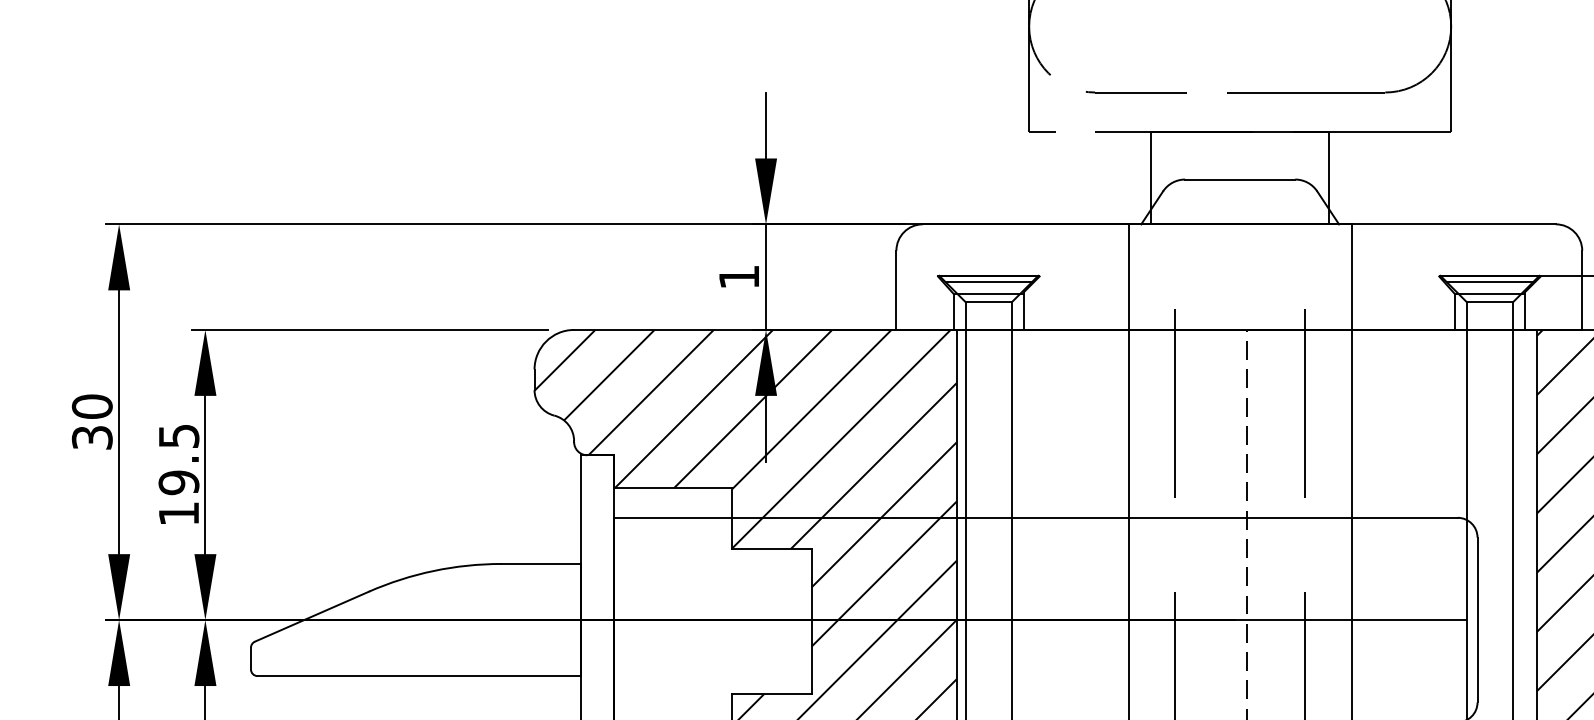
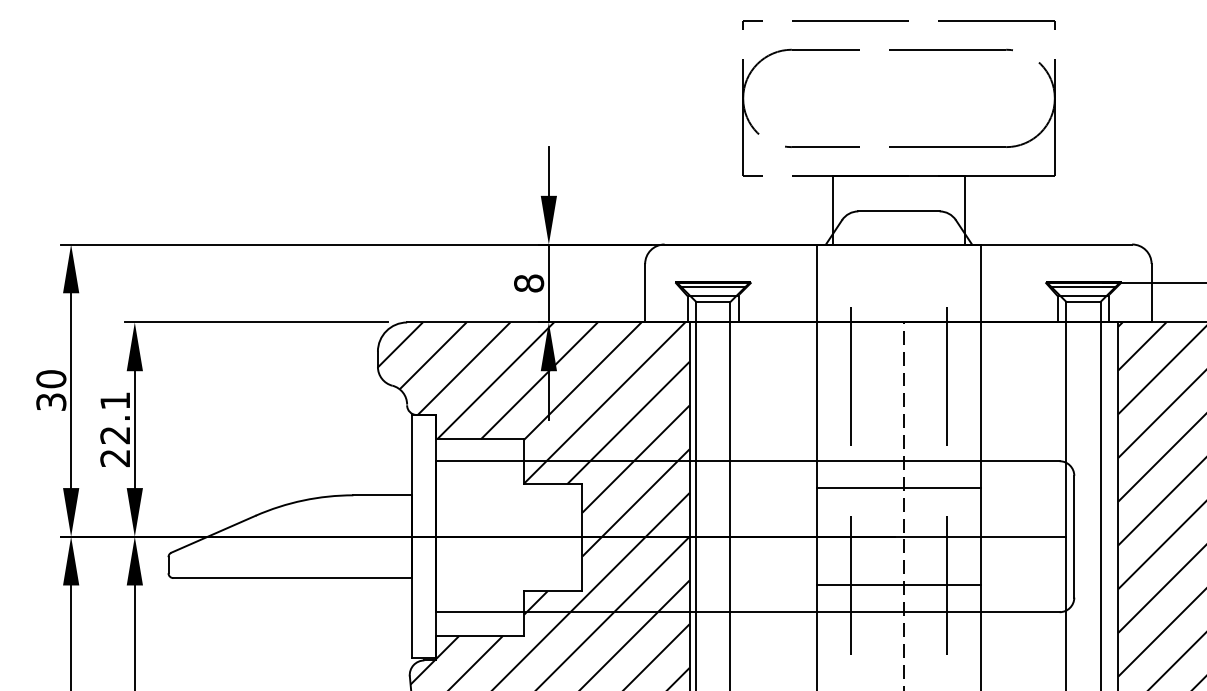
text: (739, 277) -> (529, 283), 1 -> 8
text: (179, 474) -> (115, 429), 19.5 -> 22.1
line: (1239, 554) -> (898, 488), added
line: (1239, 686) -> (898, 585), added

